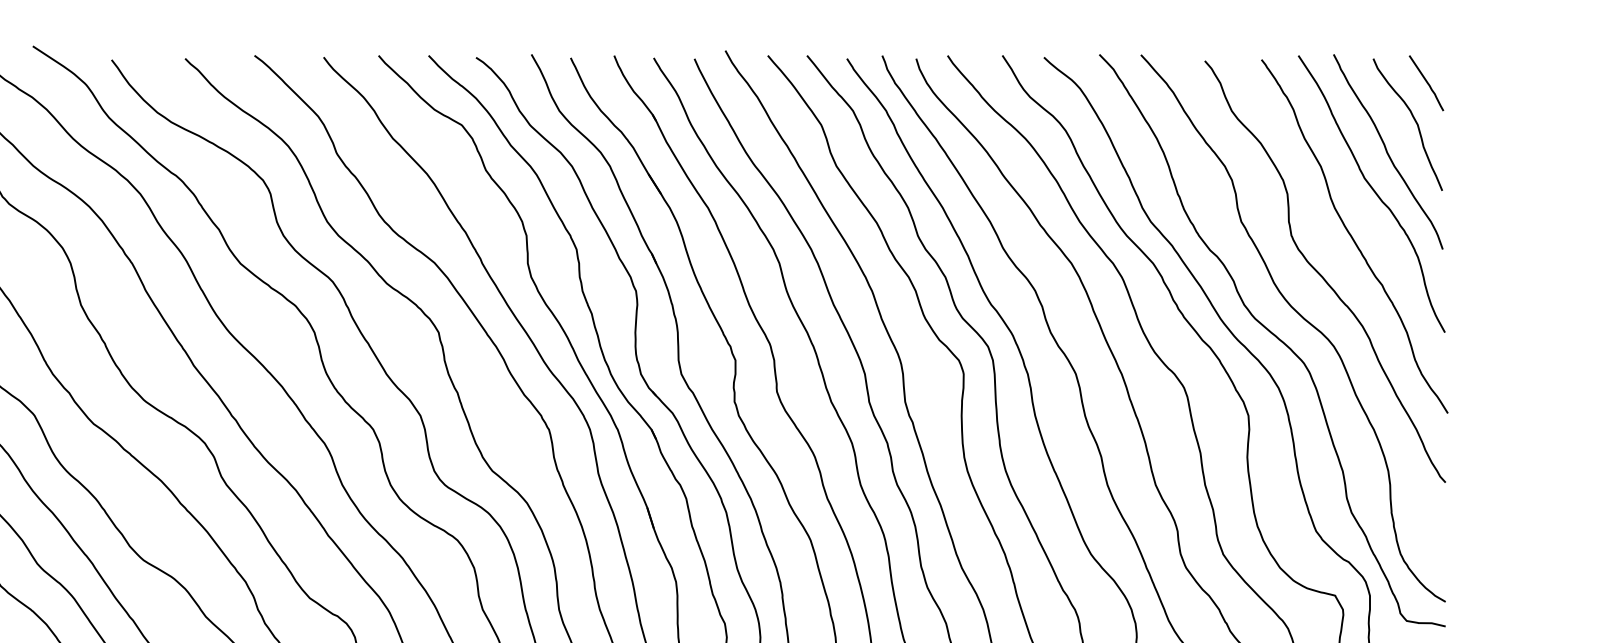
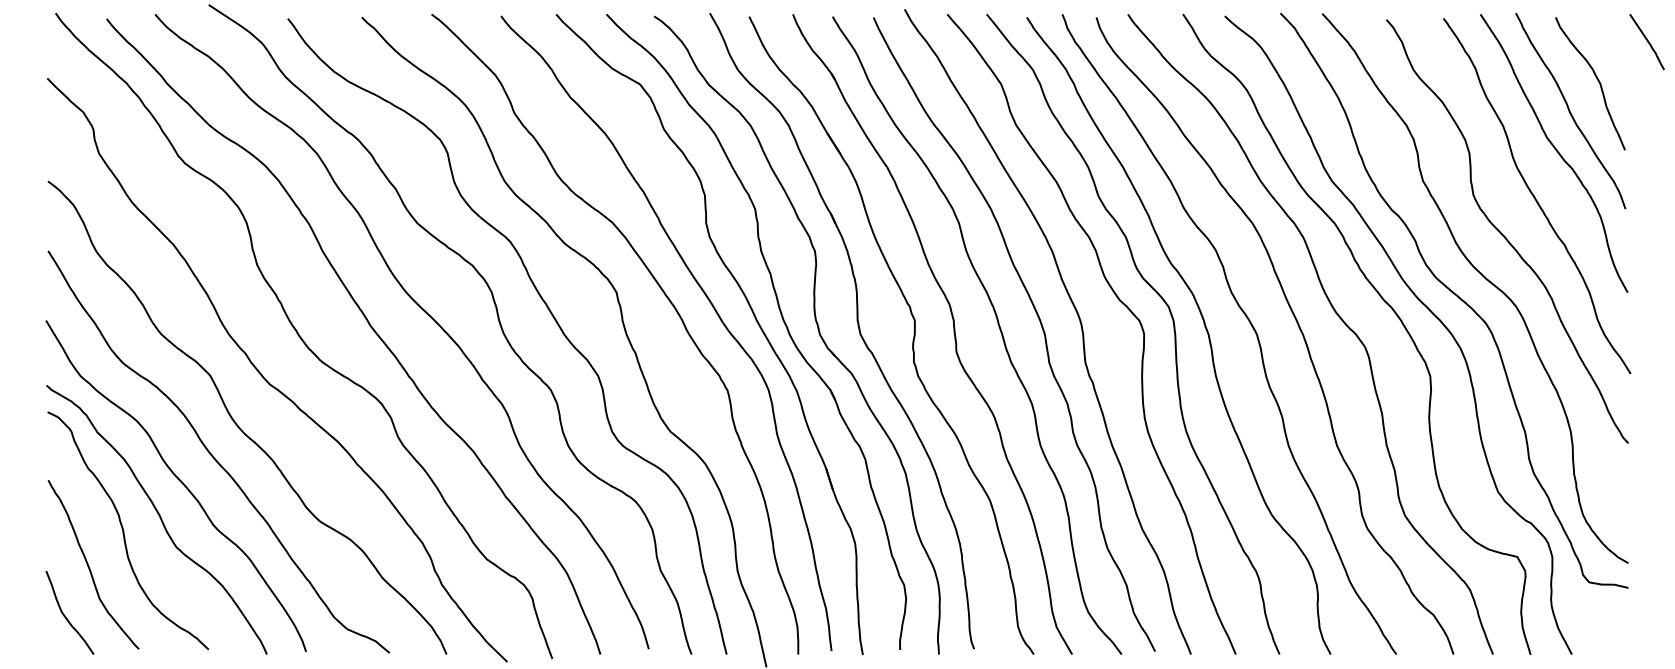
curve: (1426, 83) -> (1647, 42), moved

